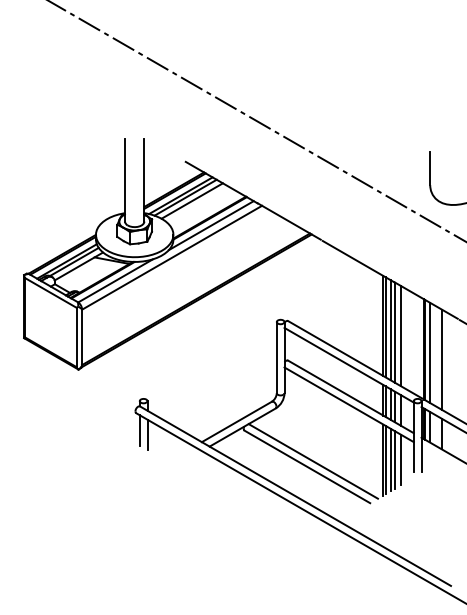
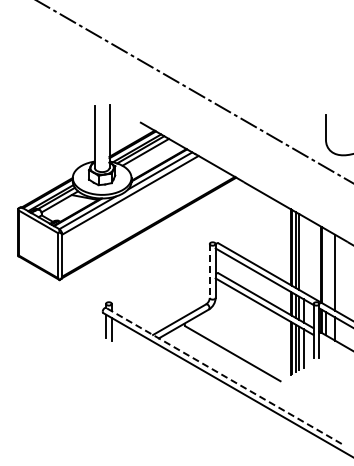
line: (400, 335) -> (303, 254), removed
line: (429, 353) -> (325, 267), removed
line: (276, 357) -> (209, 270), solid -> dashed
line: (313, 461) -> (237, 349), removed
line: (296, 495) -> (224, 375), solid -> dashed

